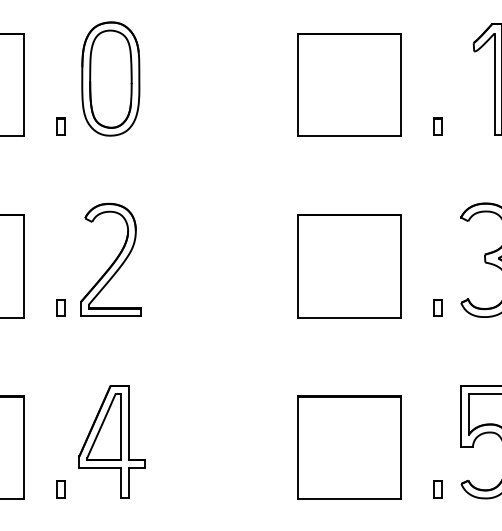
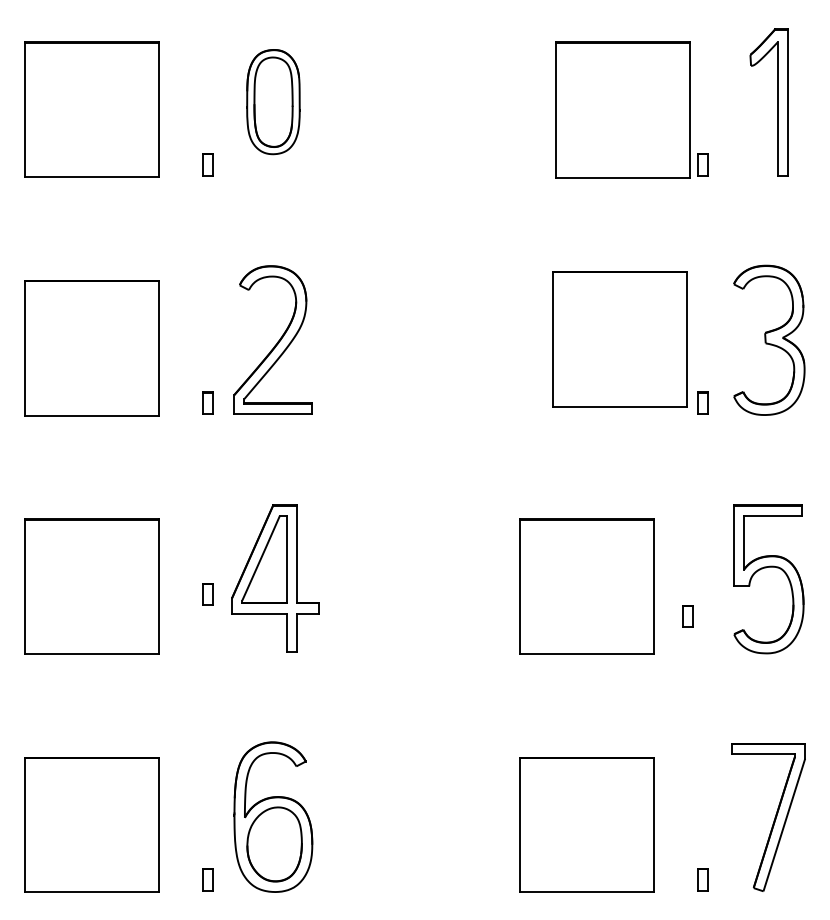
part: (110, 78) -> (273, 101), size x0.7
part: (348, 84) -> (622, 109), moved
part: (348, 266) -> (619, 339), moved
part: (60, 489) -> (207, 594), moved
part: (437, 489) -> (687, 616), moved

